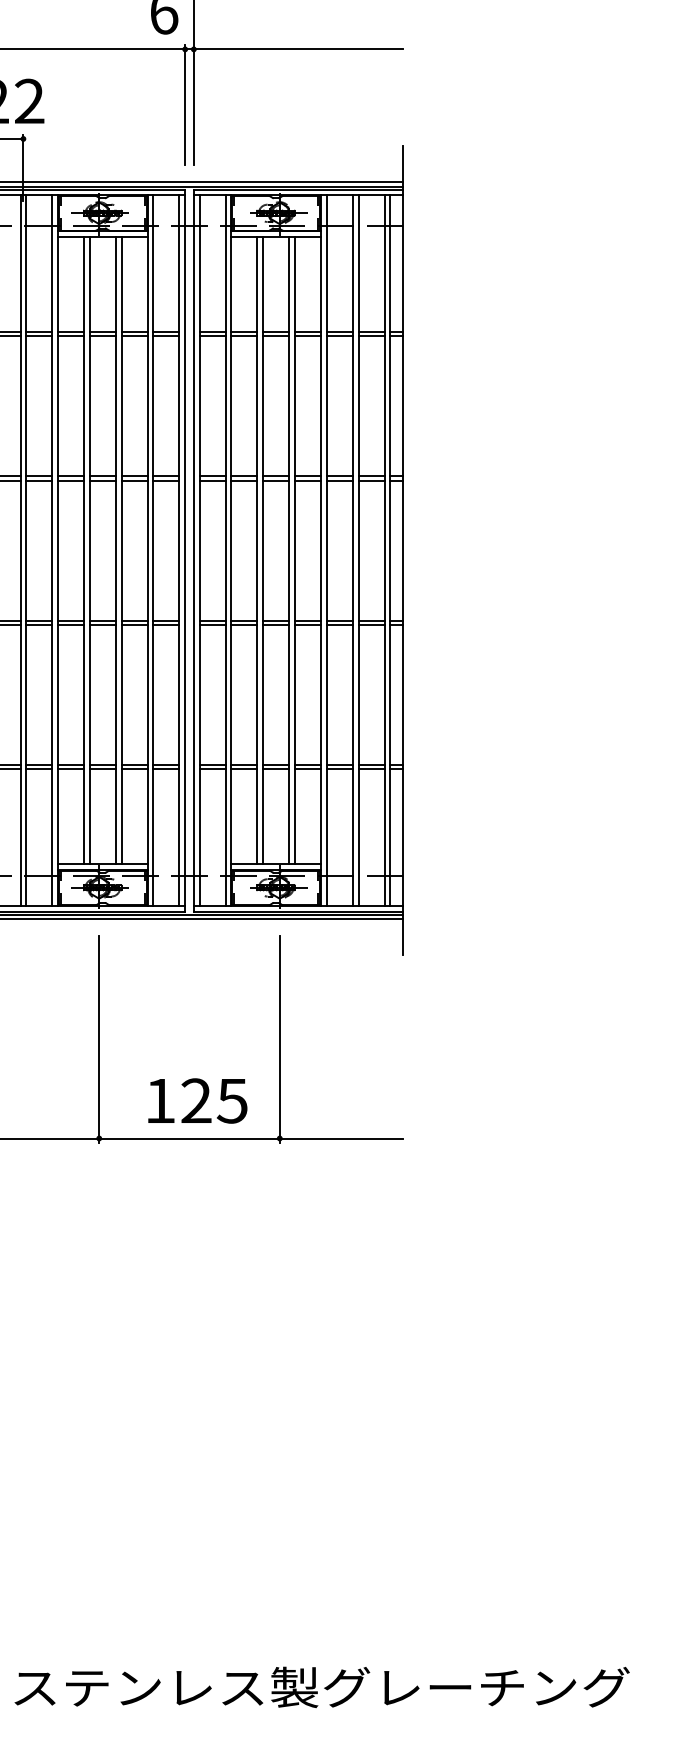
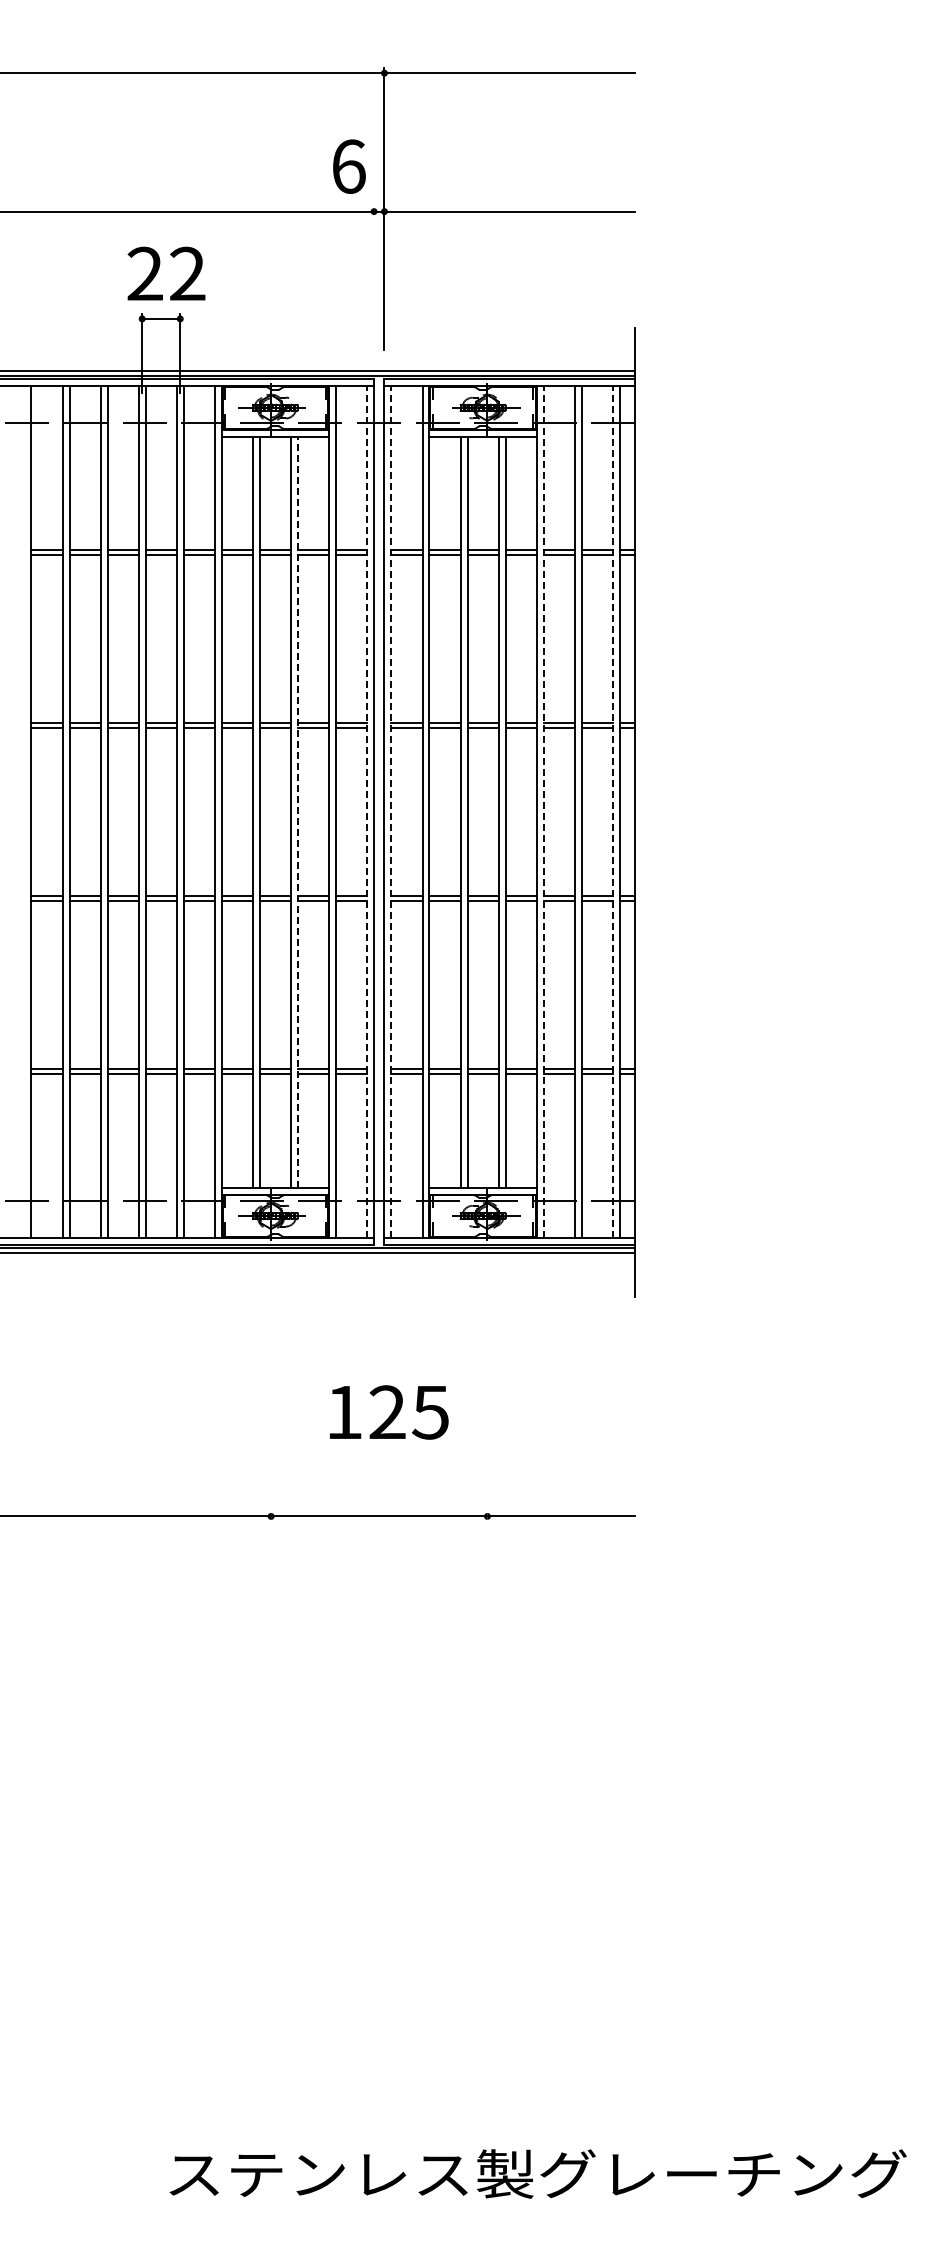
line: (185, 105) -> (374, 278), removed
line: (121, 550) -> (297, 812), solid -> dashed
line: (179, 550) -> (367, 812), solid -> dashed
line: (199, 550) -> (391, 812), solid -> dashed
line: (326, 550) -> (543, 812), solid -> dashed
line: (384, 550) -> (612, 812), solid -> dashed
line: (99, 1039) -> (271, 1397), removed
line: (279, 1039) -> (487, 1397), removed
text: (198, 1101) -> (389, 1412), moved

